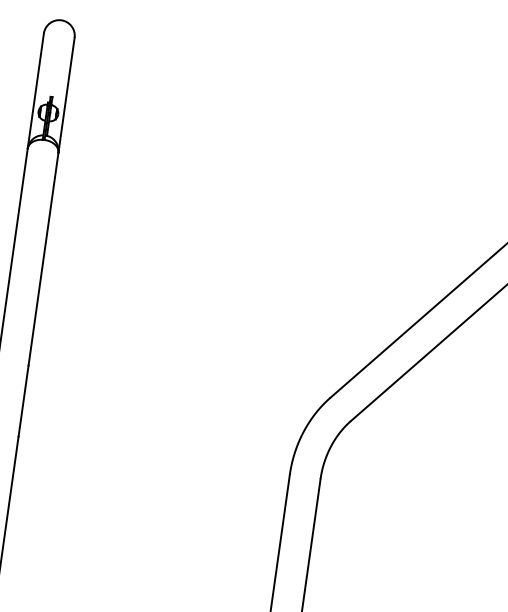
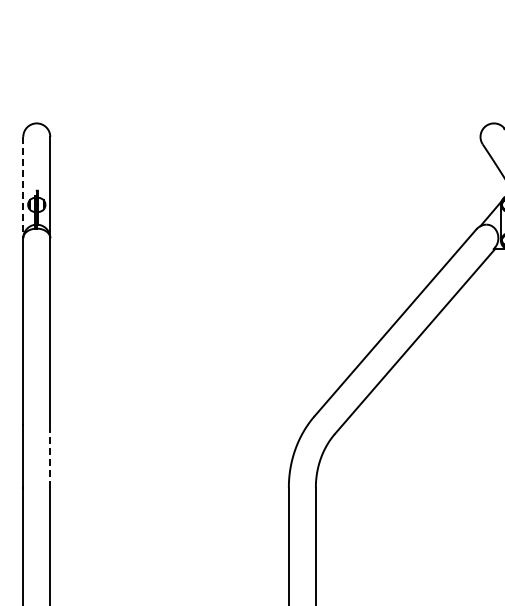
line: (36, 91) -> (23, 187), solid -> dashed
line: (23, 400) -> (50, 455), solid -> dashed

